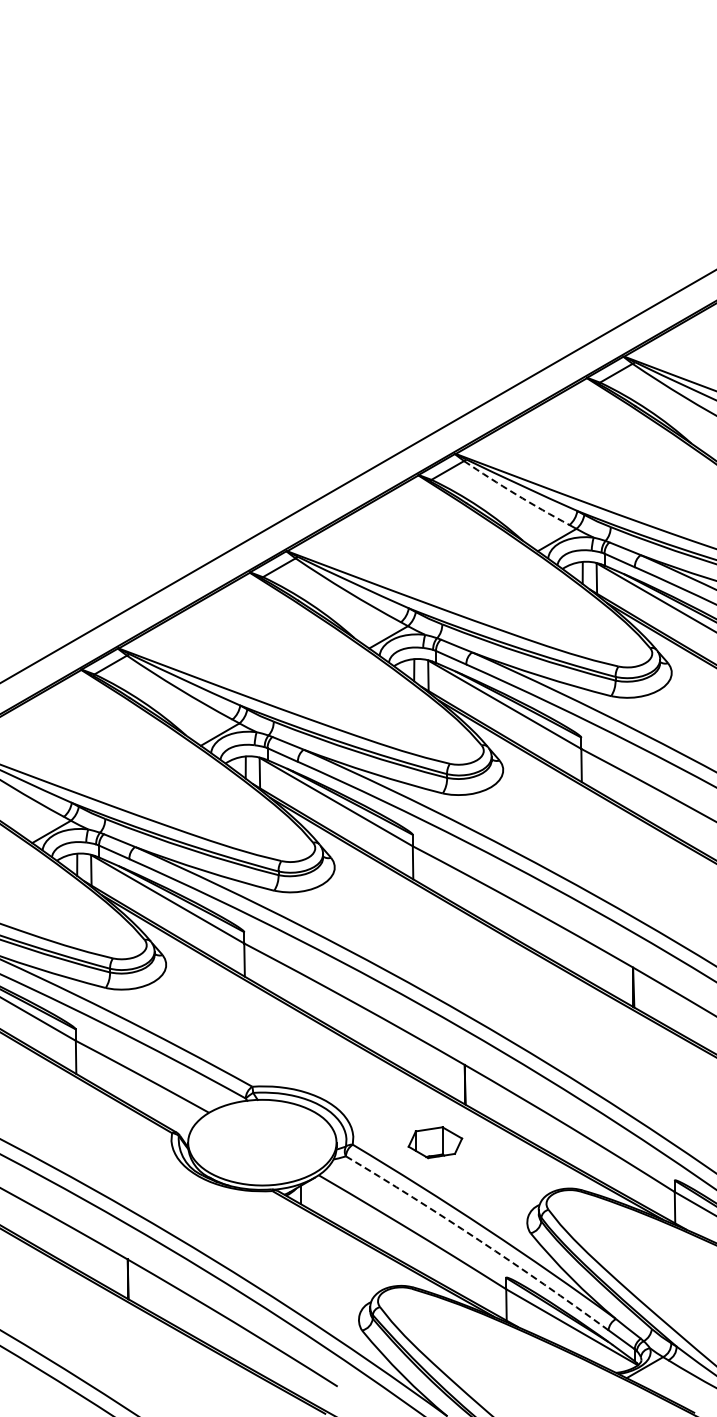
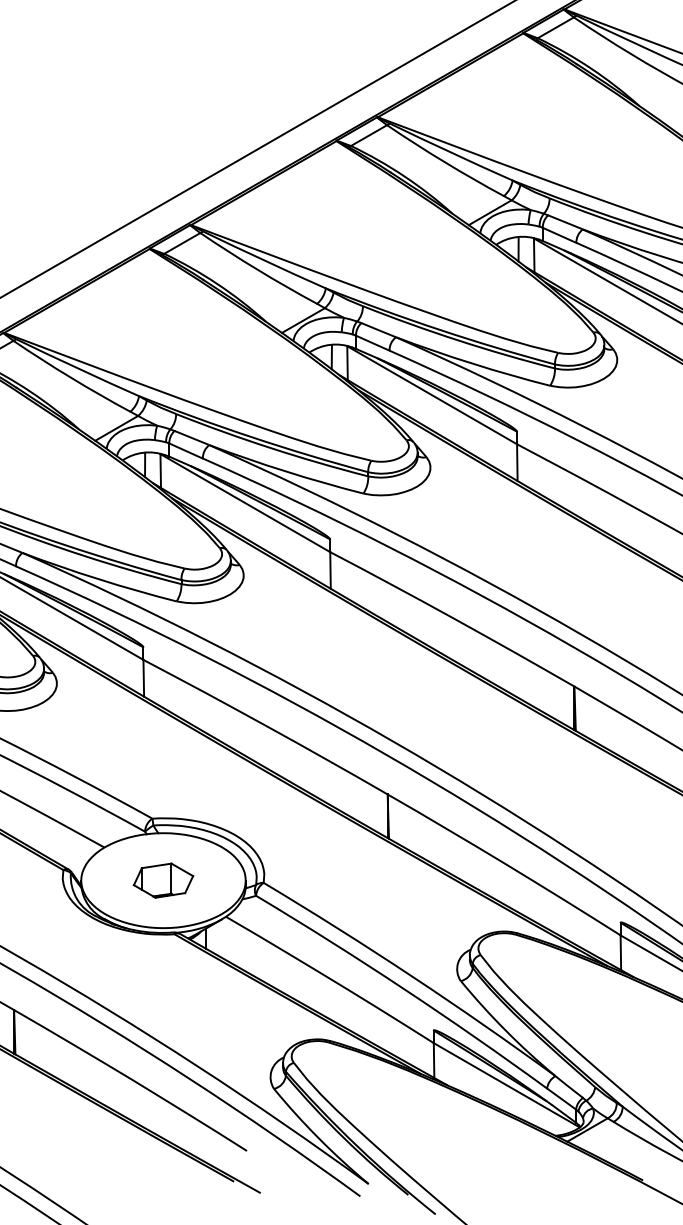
arc: (516, 494) -> (445, 162), dashed -> solid
part: (435, 1142) -> (163, 880), moved
arc: (479, 1240) -> (404, 989), dashed -> solid

